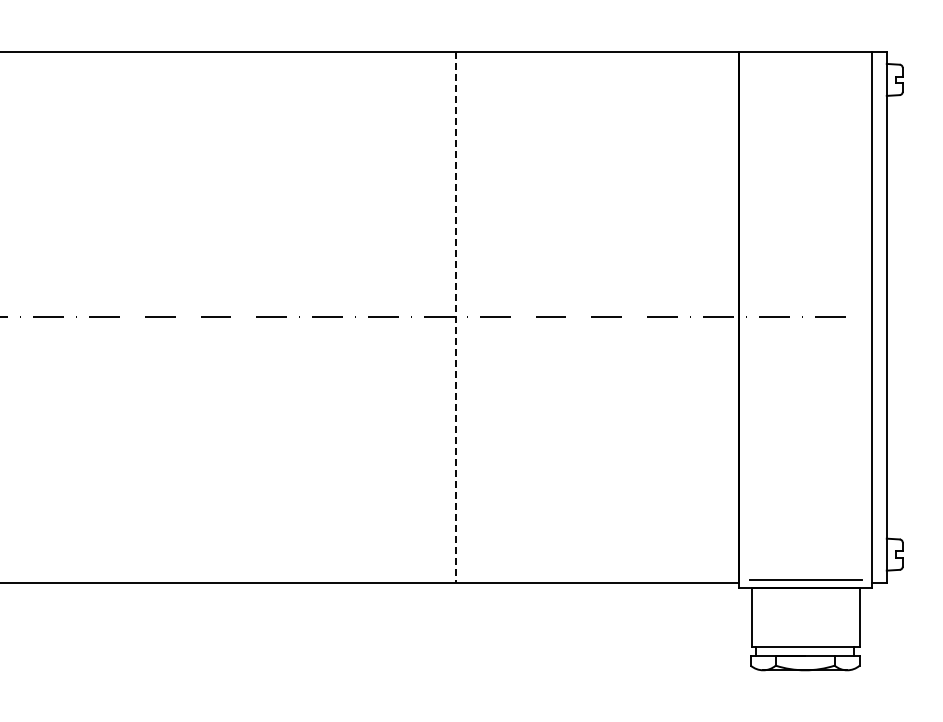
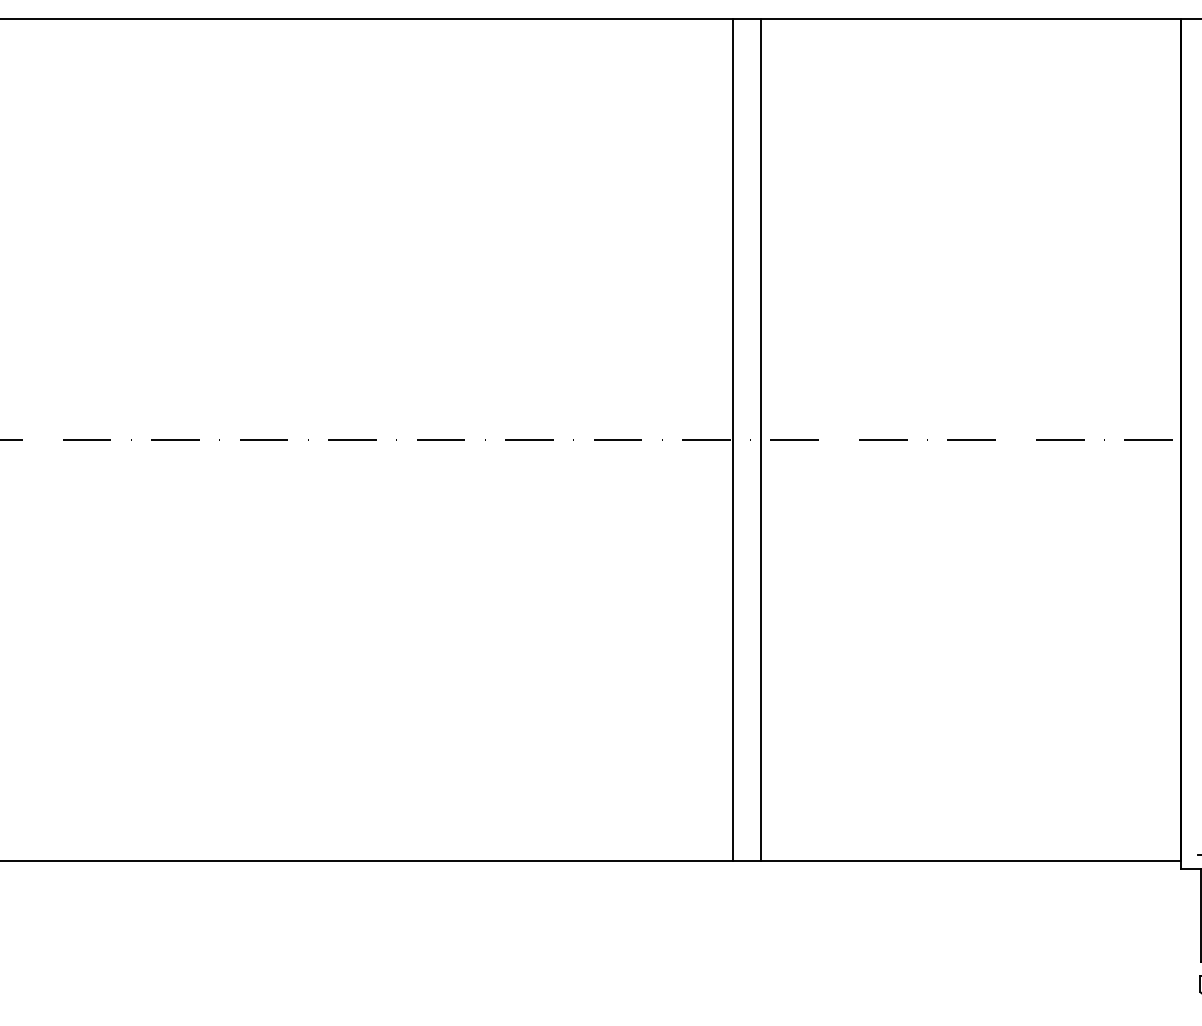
line: (473, 316) -> (760, 438), added
line: (456, 317) -> (733, 440), dashed -> solid

